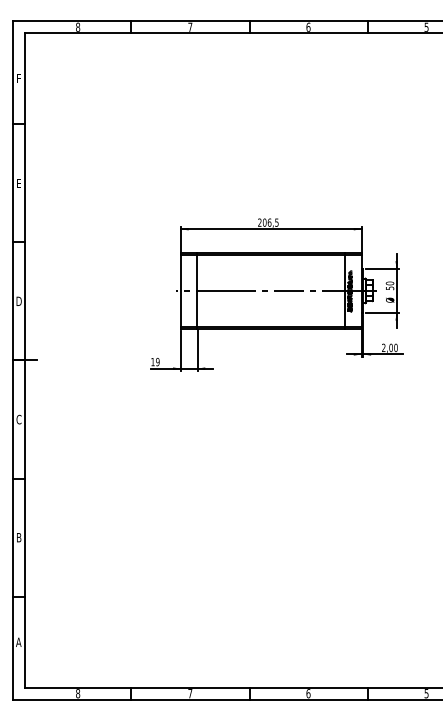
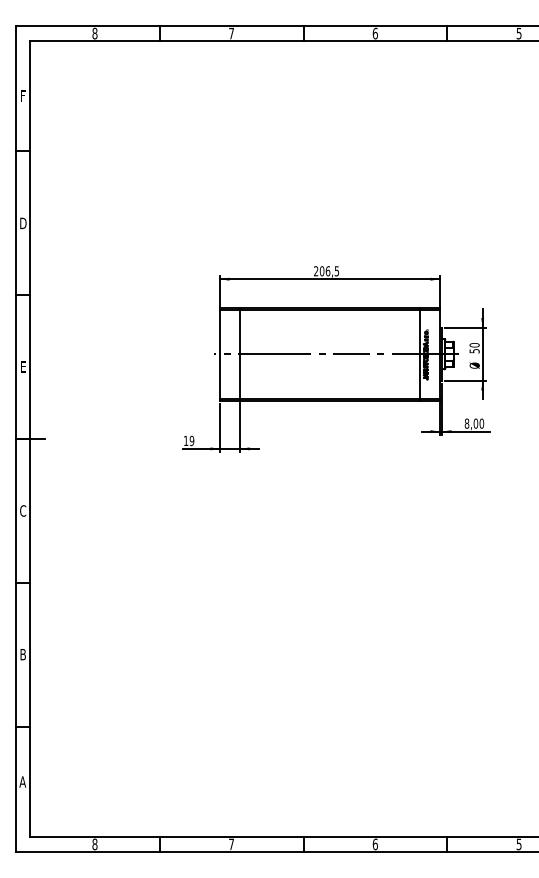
text: (19, 183) -> (23, 223), E -> D
text: (19, 300) -> (23, 366), D -> E
text: (383, 347) -> (466, 423), 2,00 -> 8,00

